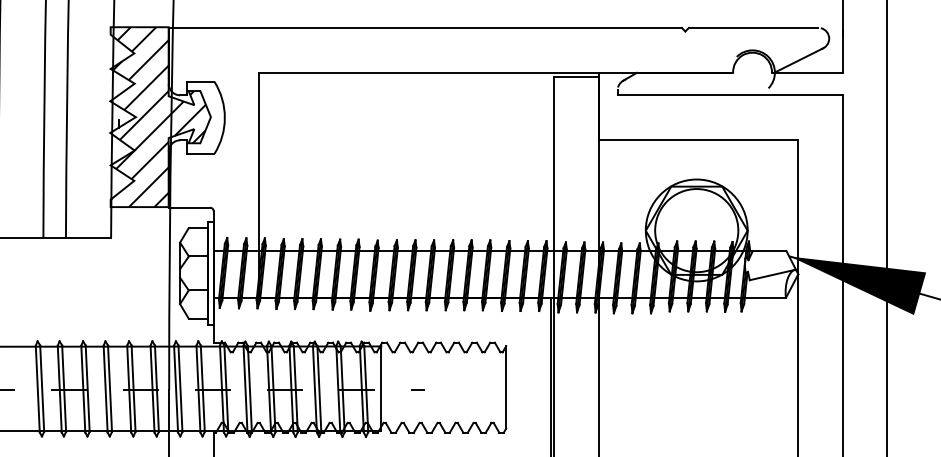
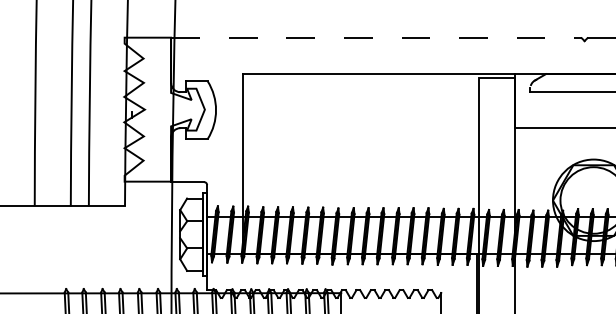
line: (425, 27) -> (376, 37), solid -> dashed
hatch: (157, 117) -> (162, 109), removed

